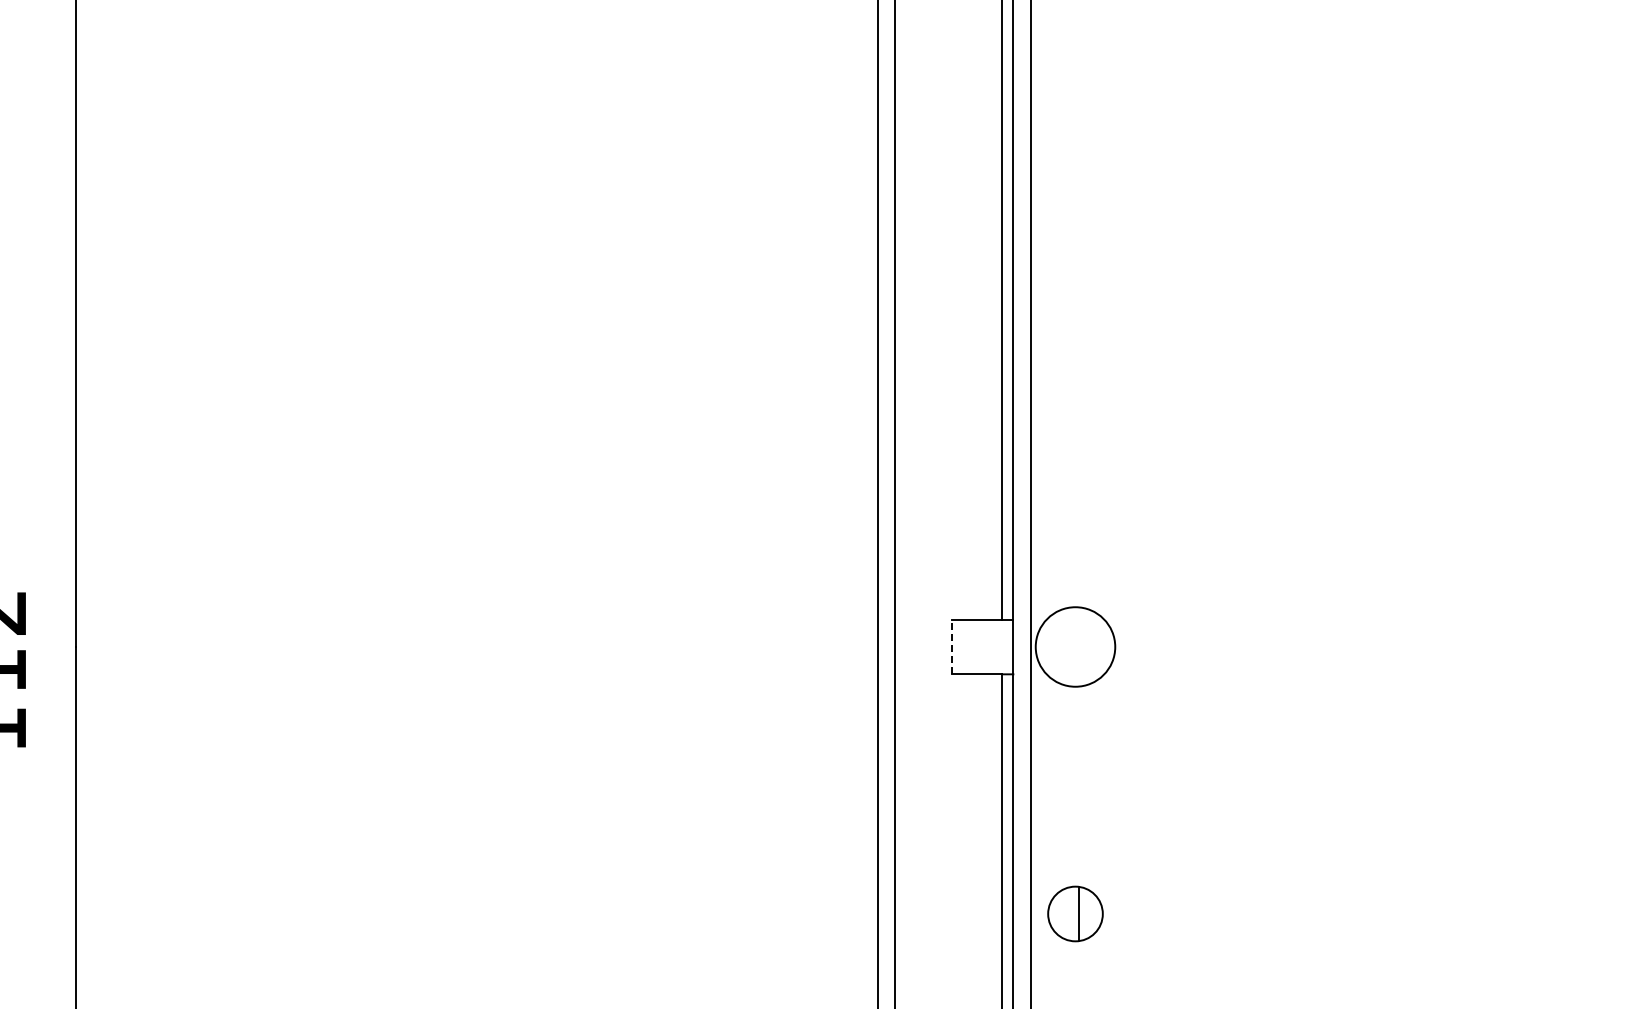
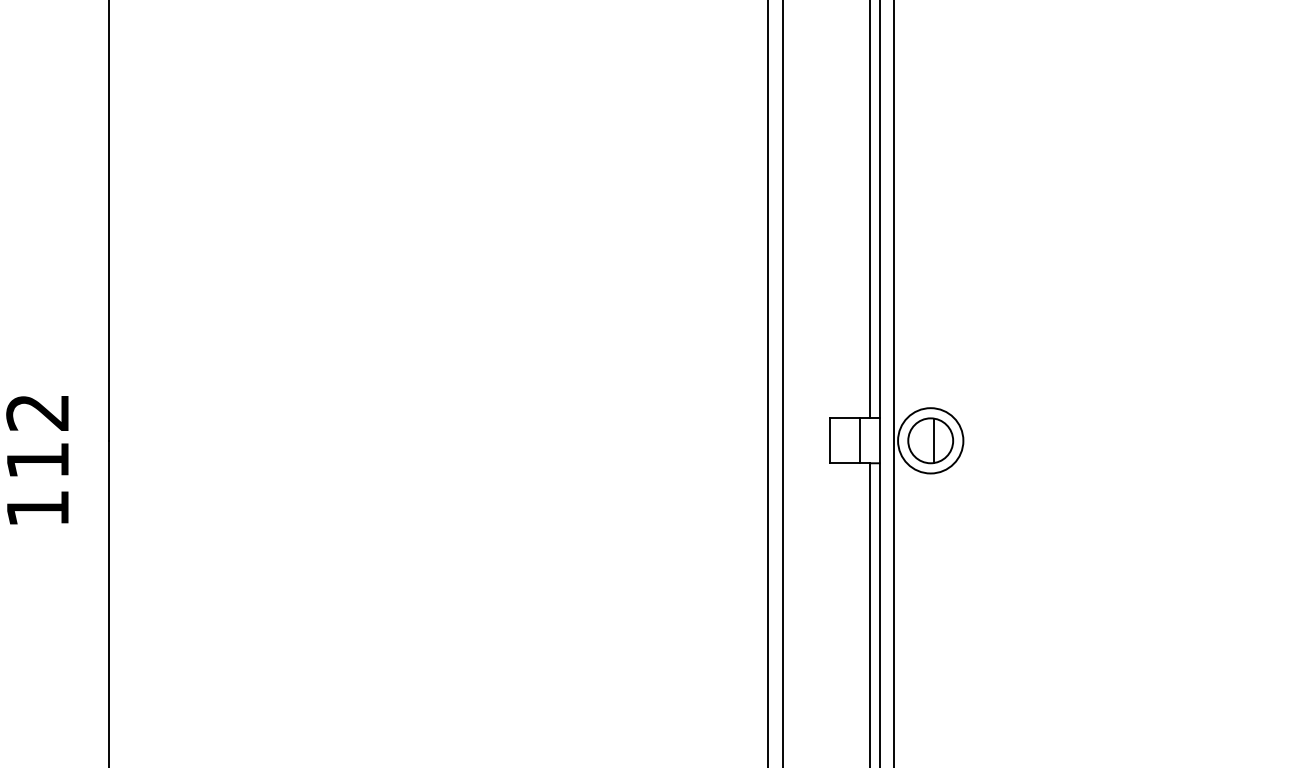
line: (952, 646) -> (829, 440), dashed -> solid
line: (989, 646) -> (860, 440), added
part: (1075, 913) -> (930, 440), moved

